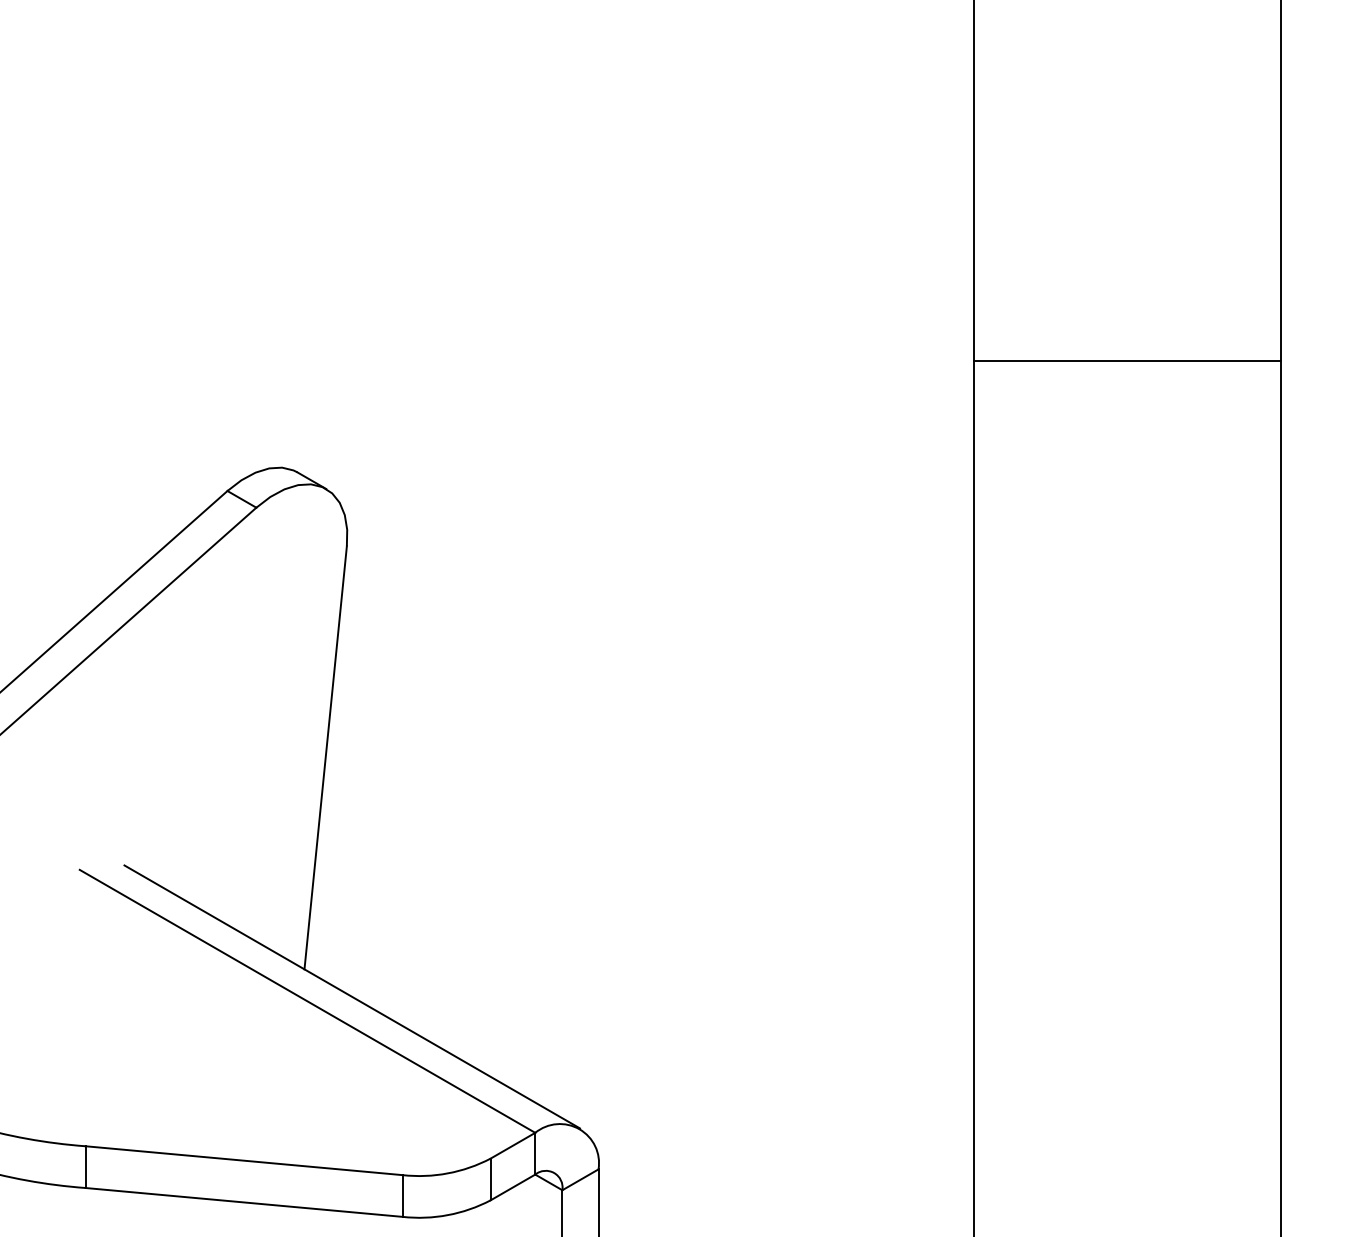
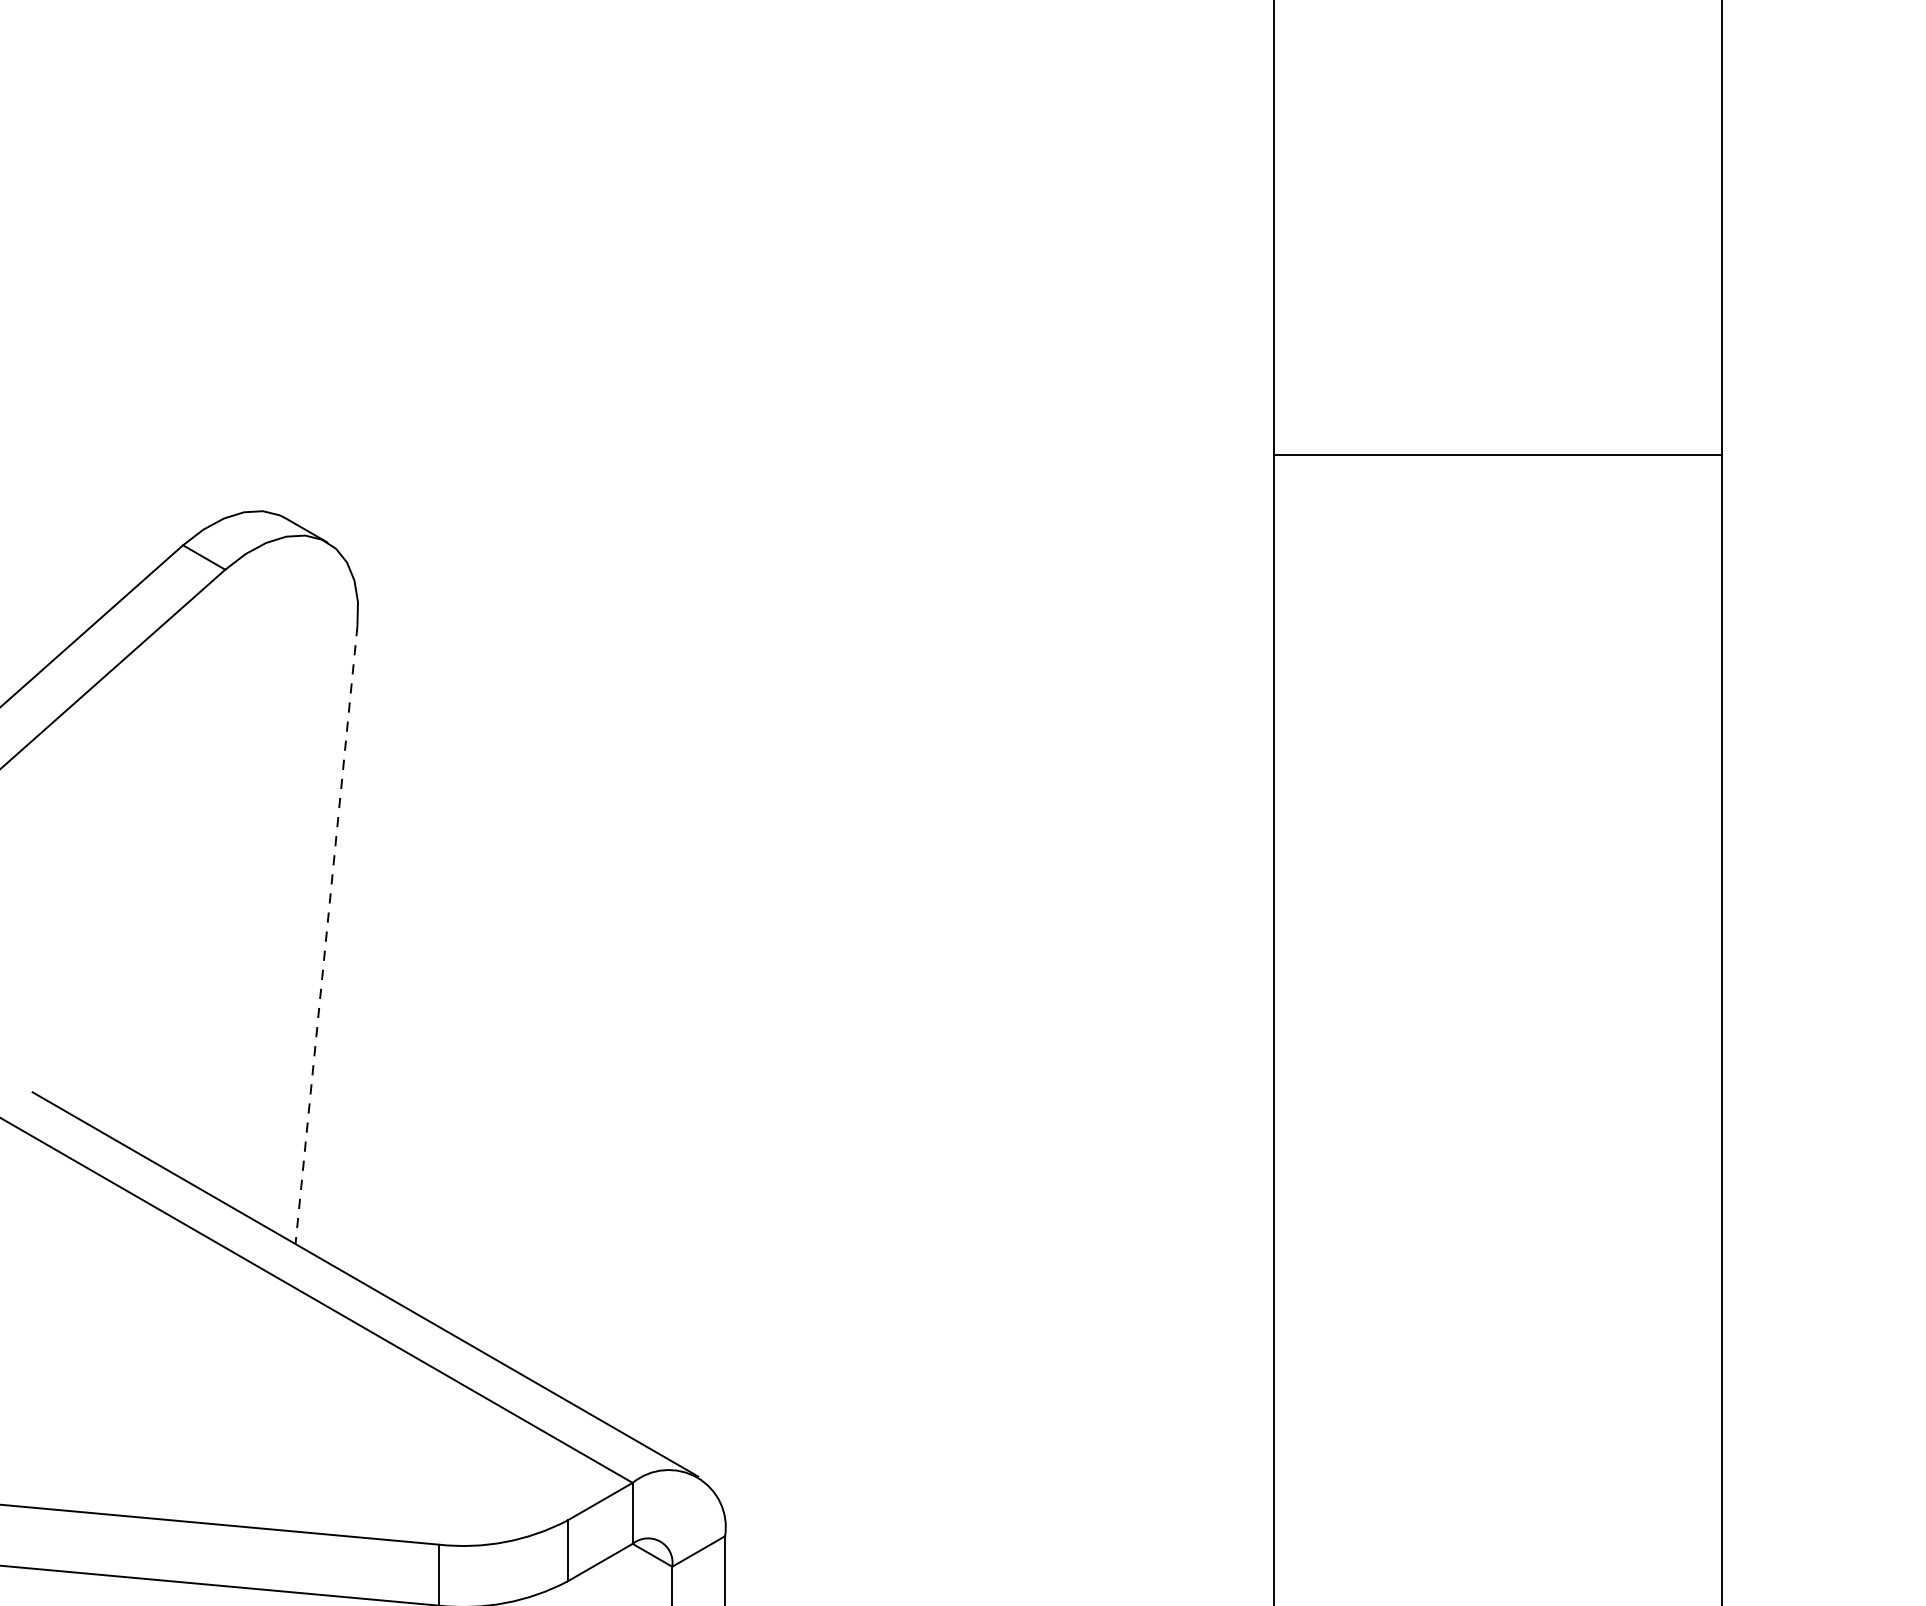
line: (1127, 361) -> (1497, 455), moved
line: (325, 757) -> (326, 934), solid -> dashed

